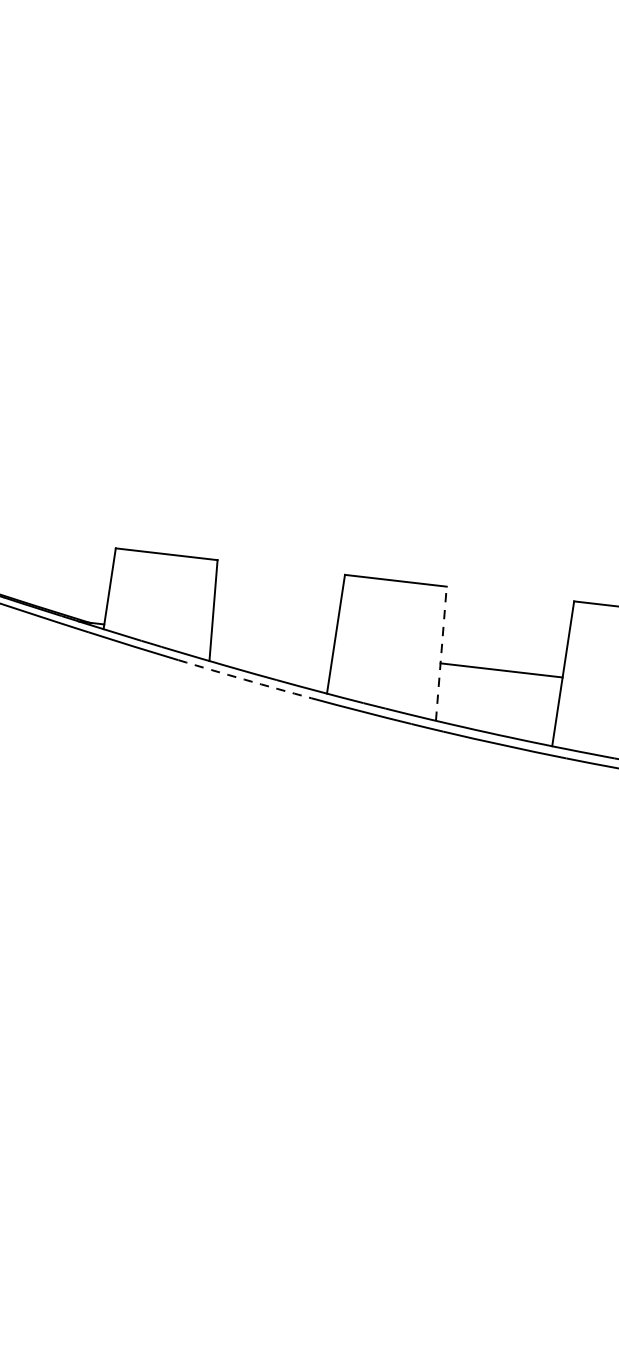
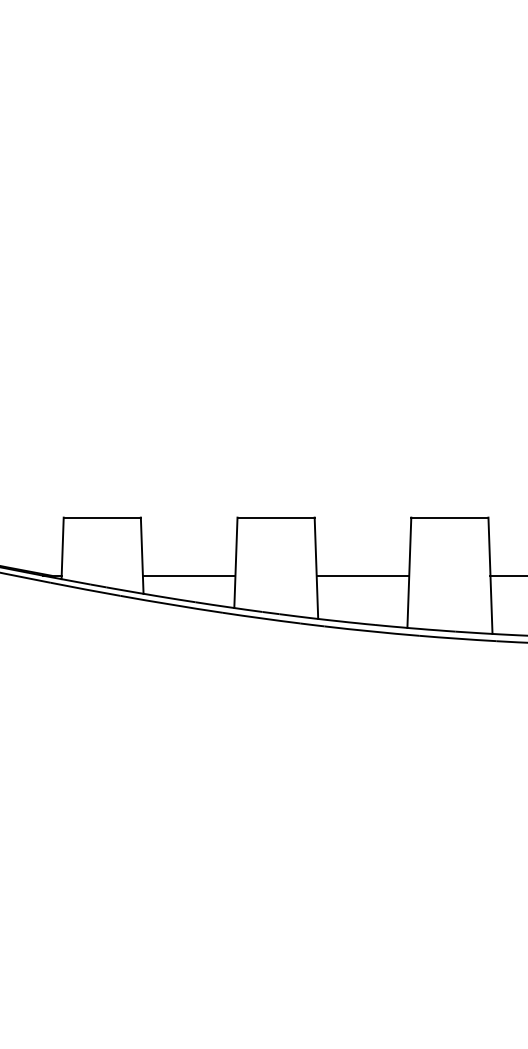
line: (271, 643) -> (188, 575), added
line: (441, 654) -> (316, 568), dashed -> solid
arc: (244, 679) -> (171, 604), dashed -> solid

